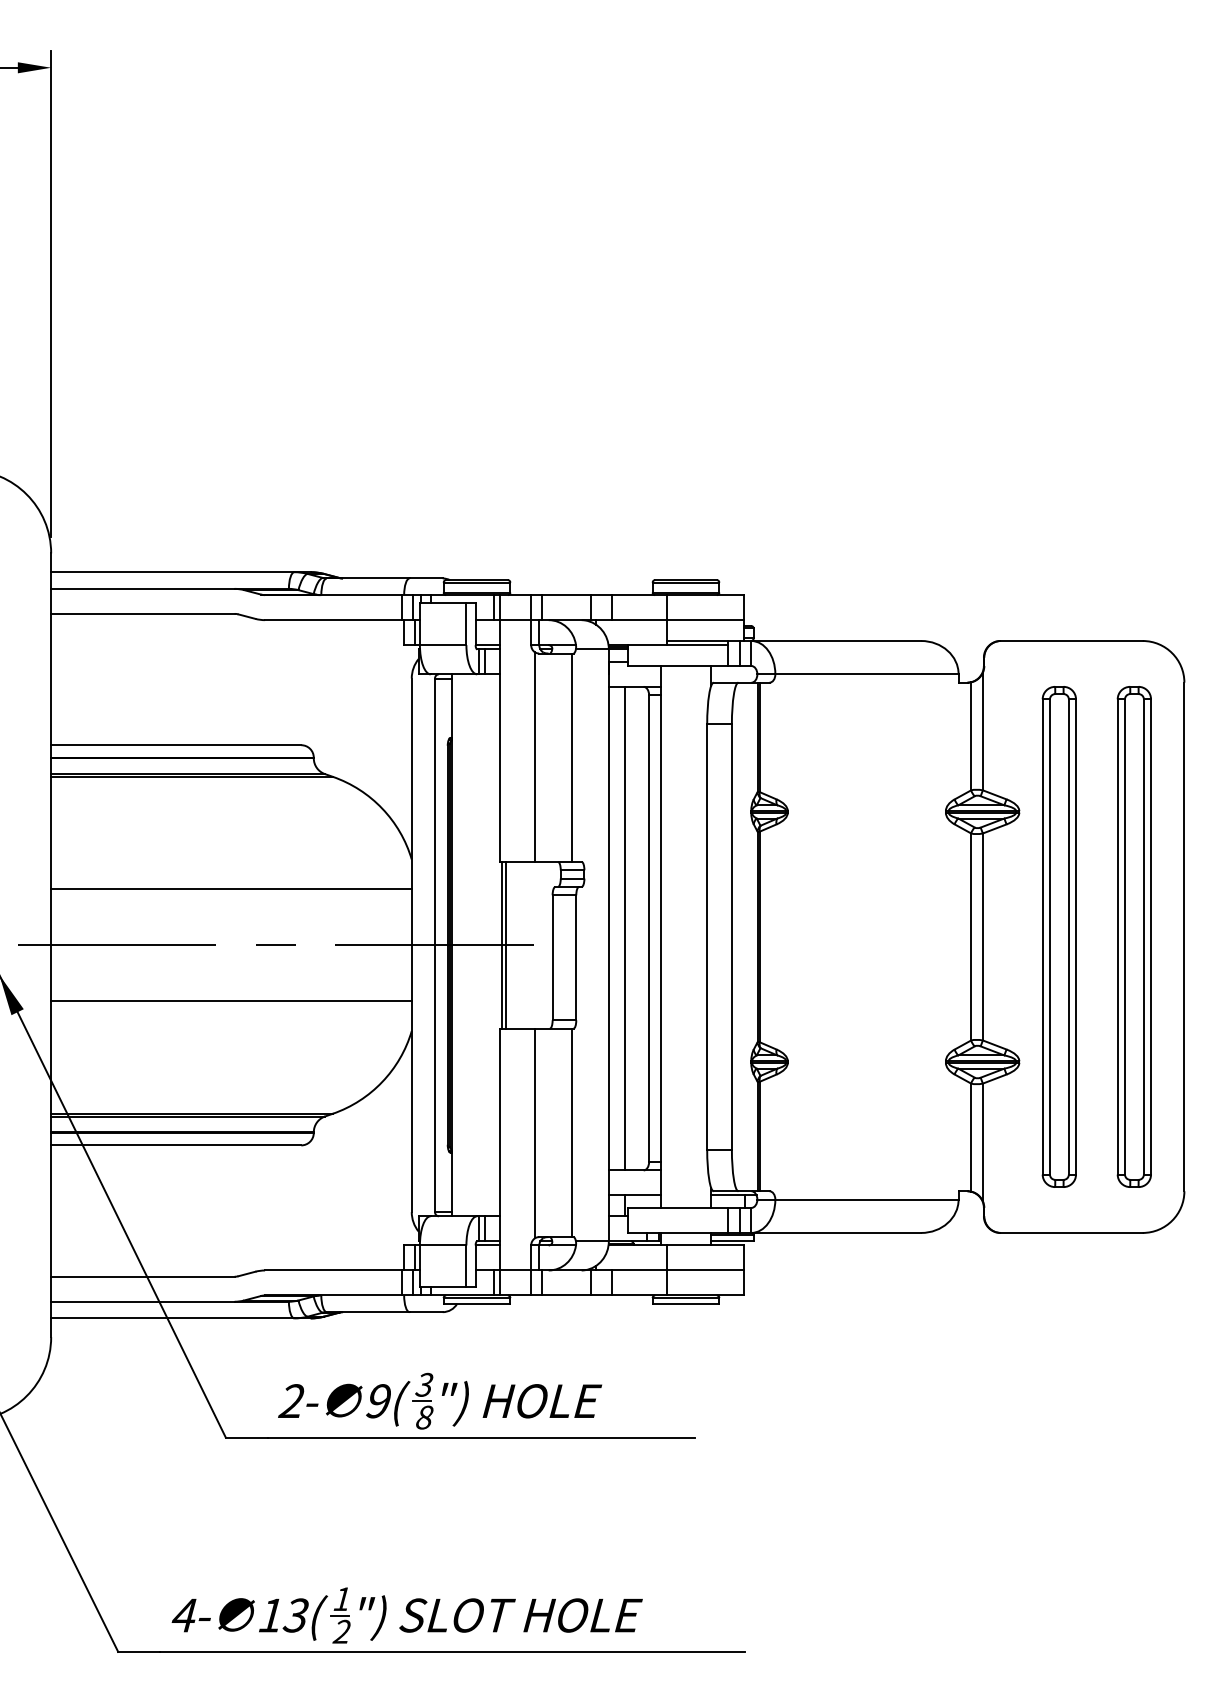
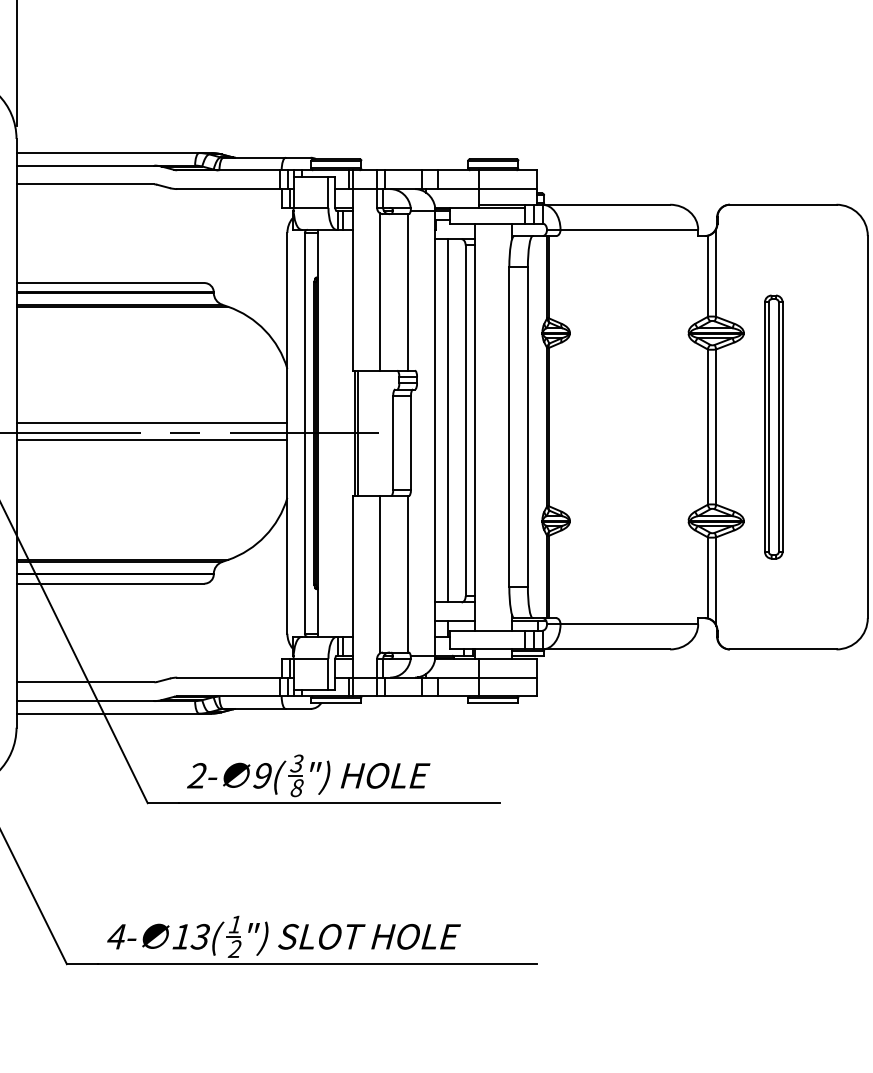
line: (231, 889) -> (151, 422), moved
part: (1058, 936) -> (773, 426), size x0.7
part: (1133, 936) -> (829, 426), removed
line: (231, 1001) -> (151, 440), moved

